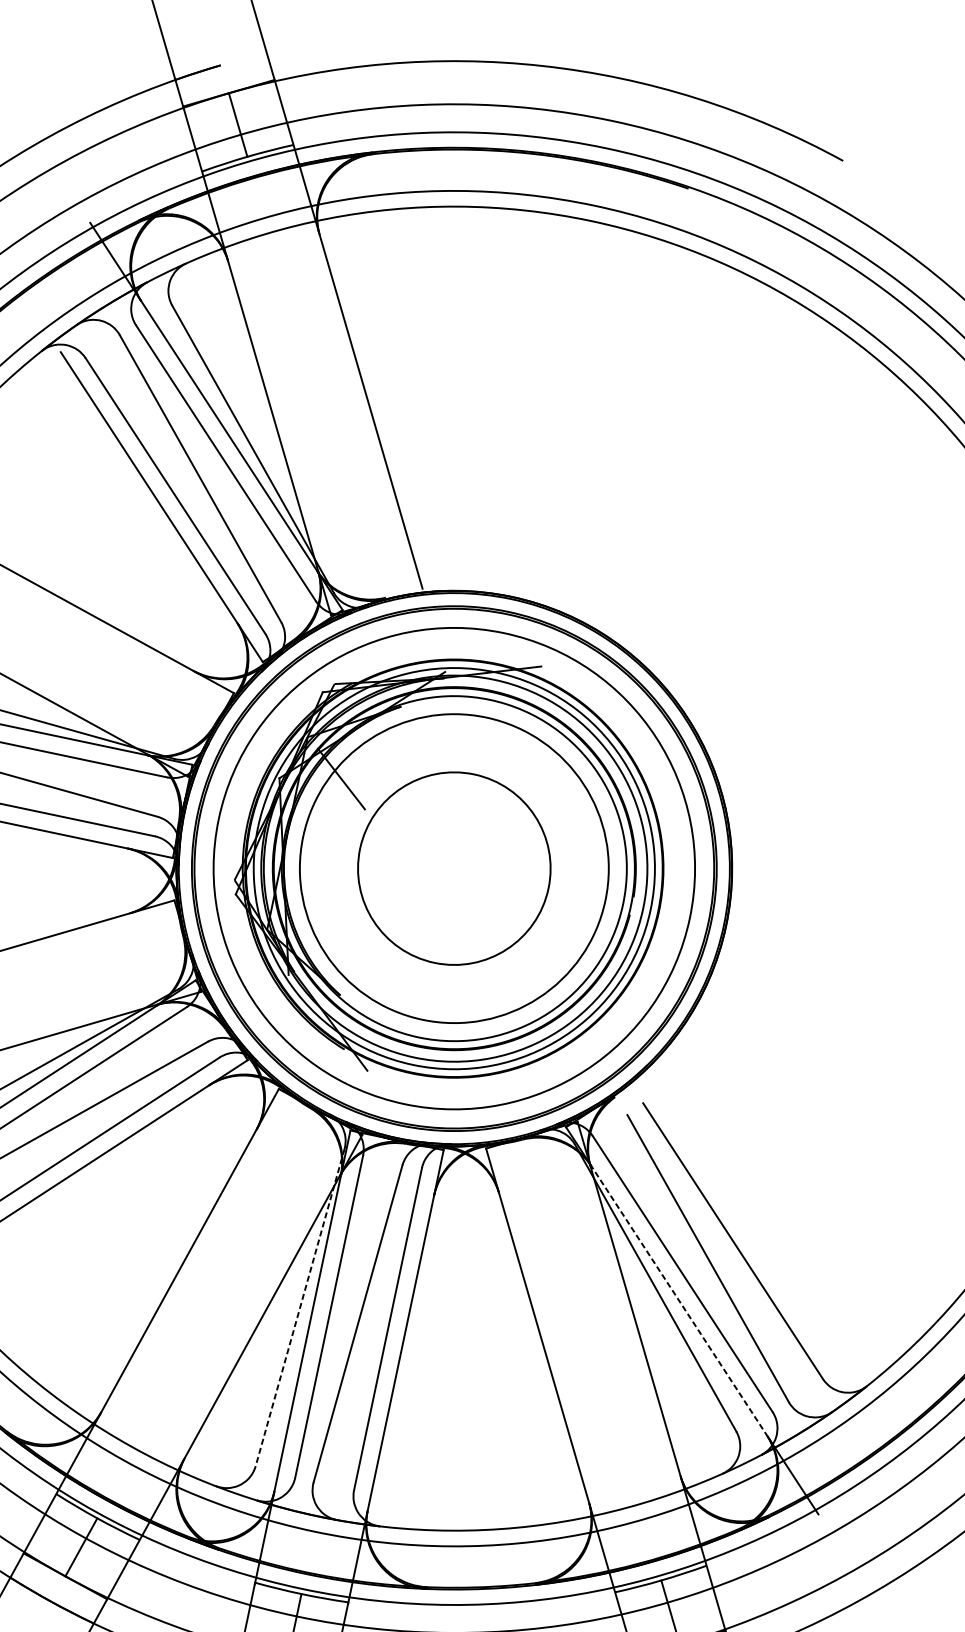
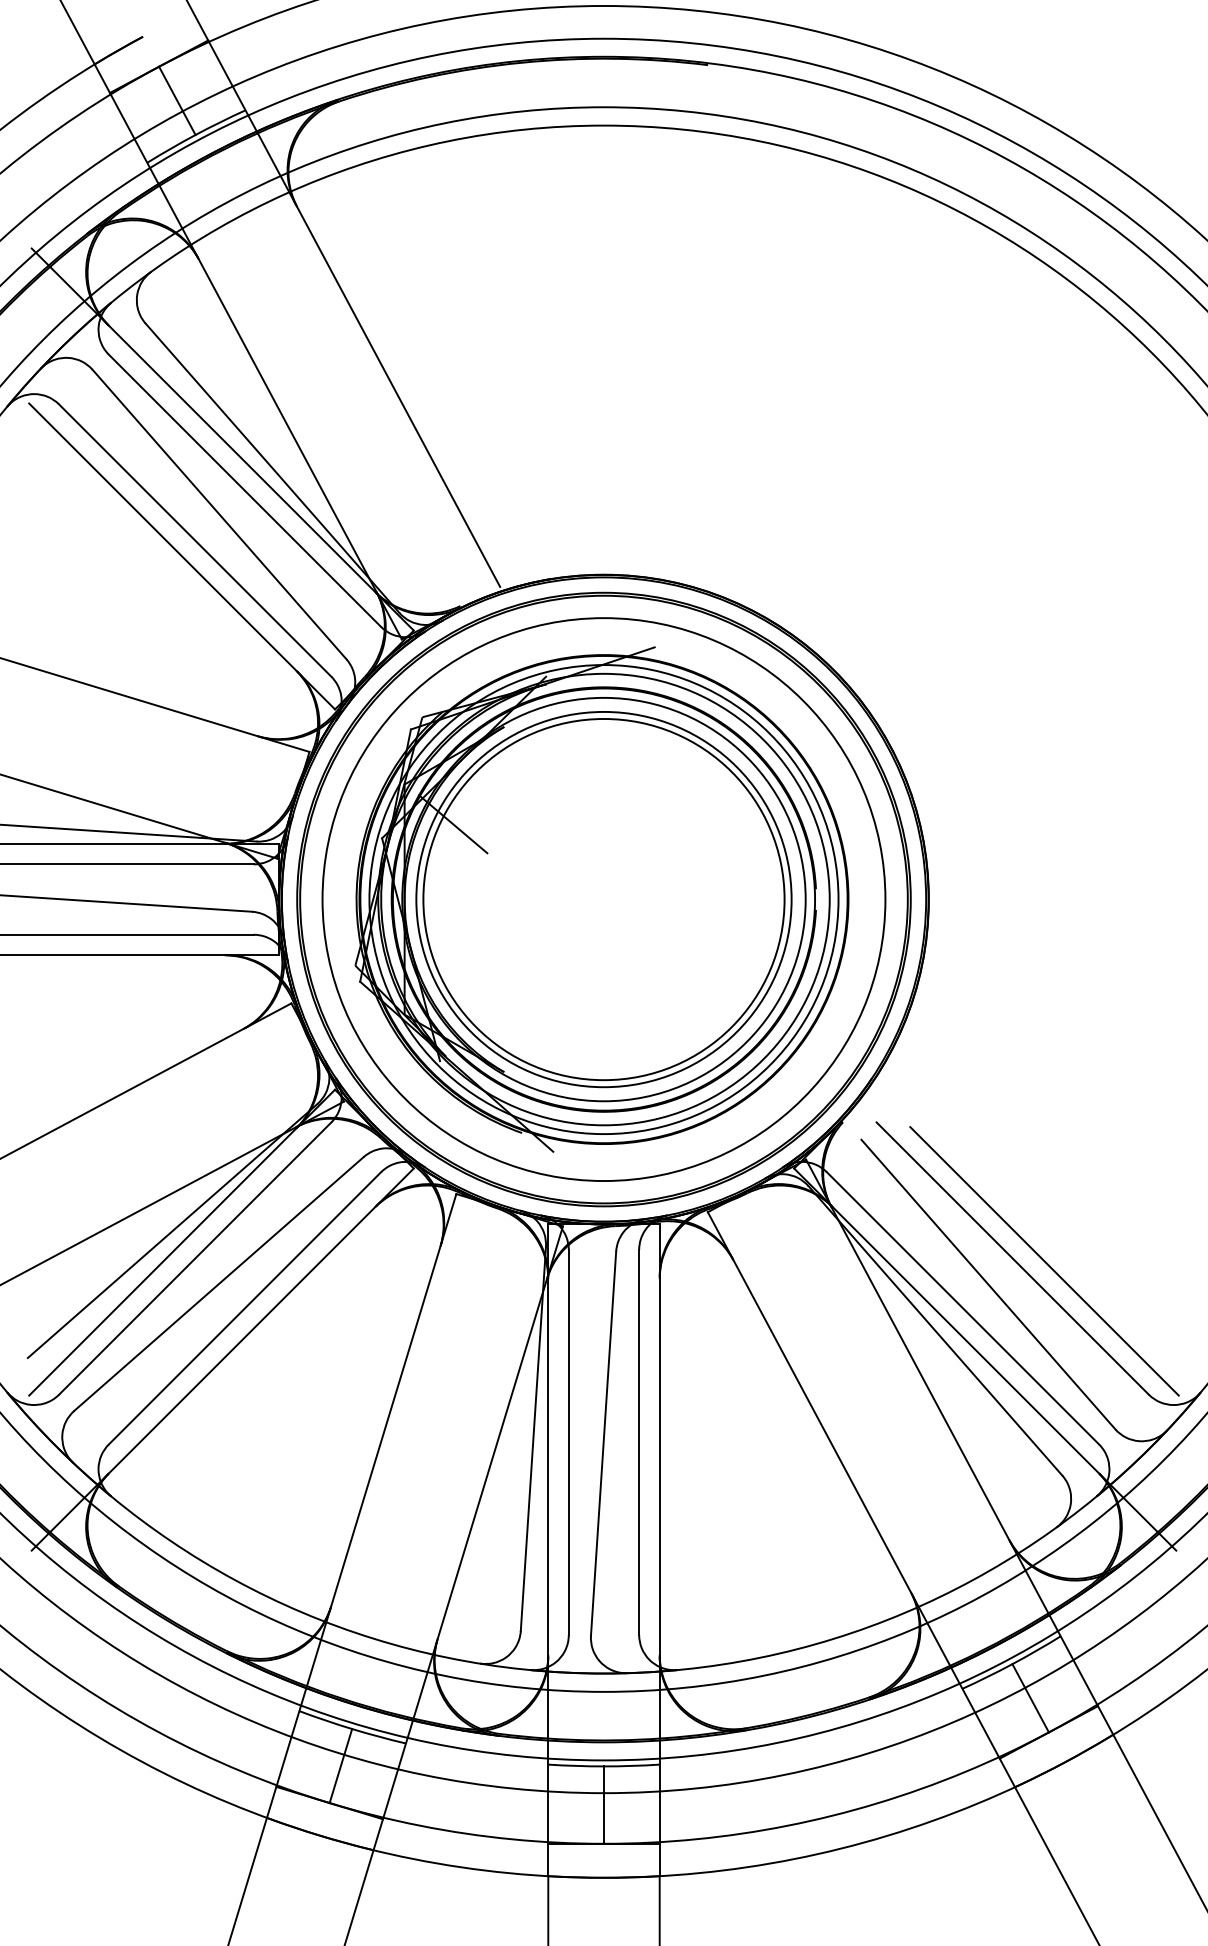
circle: (453, 868) -> (603, 899), size x1.67
line: (759, 1249) -> (1044, 1261), added
line: (679, 1301) -> (965, 1340), dashed -> solid
line: (300, 1308) -> (533, 1439), dashed -> solid

